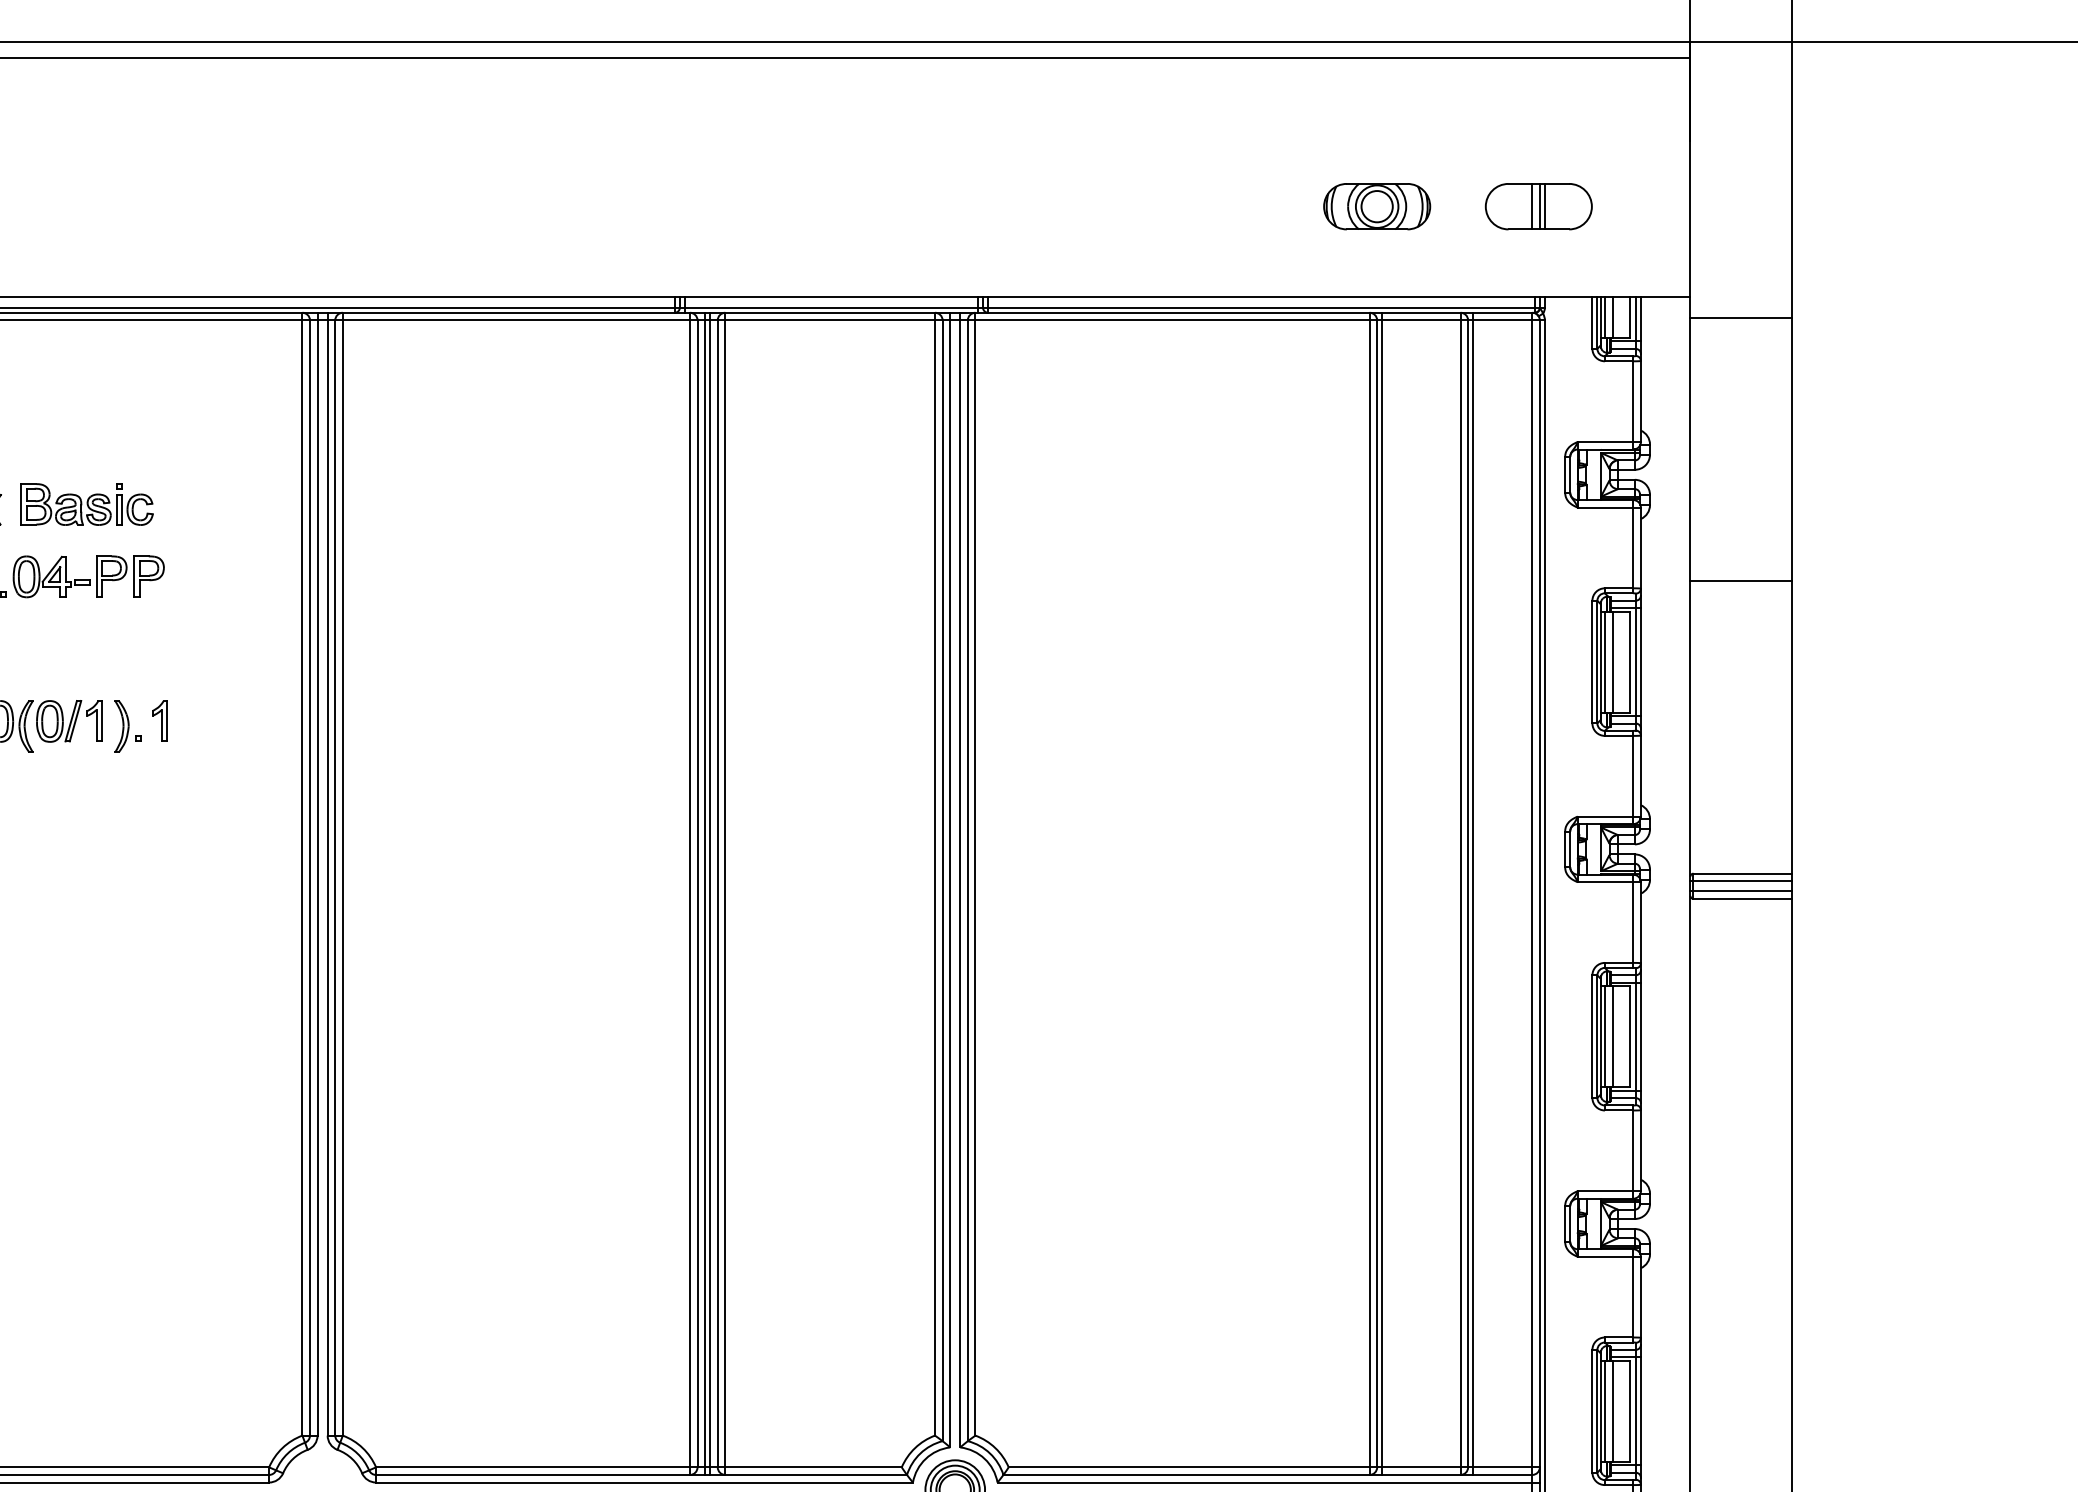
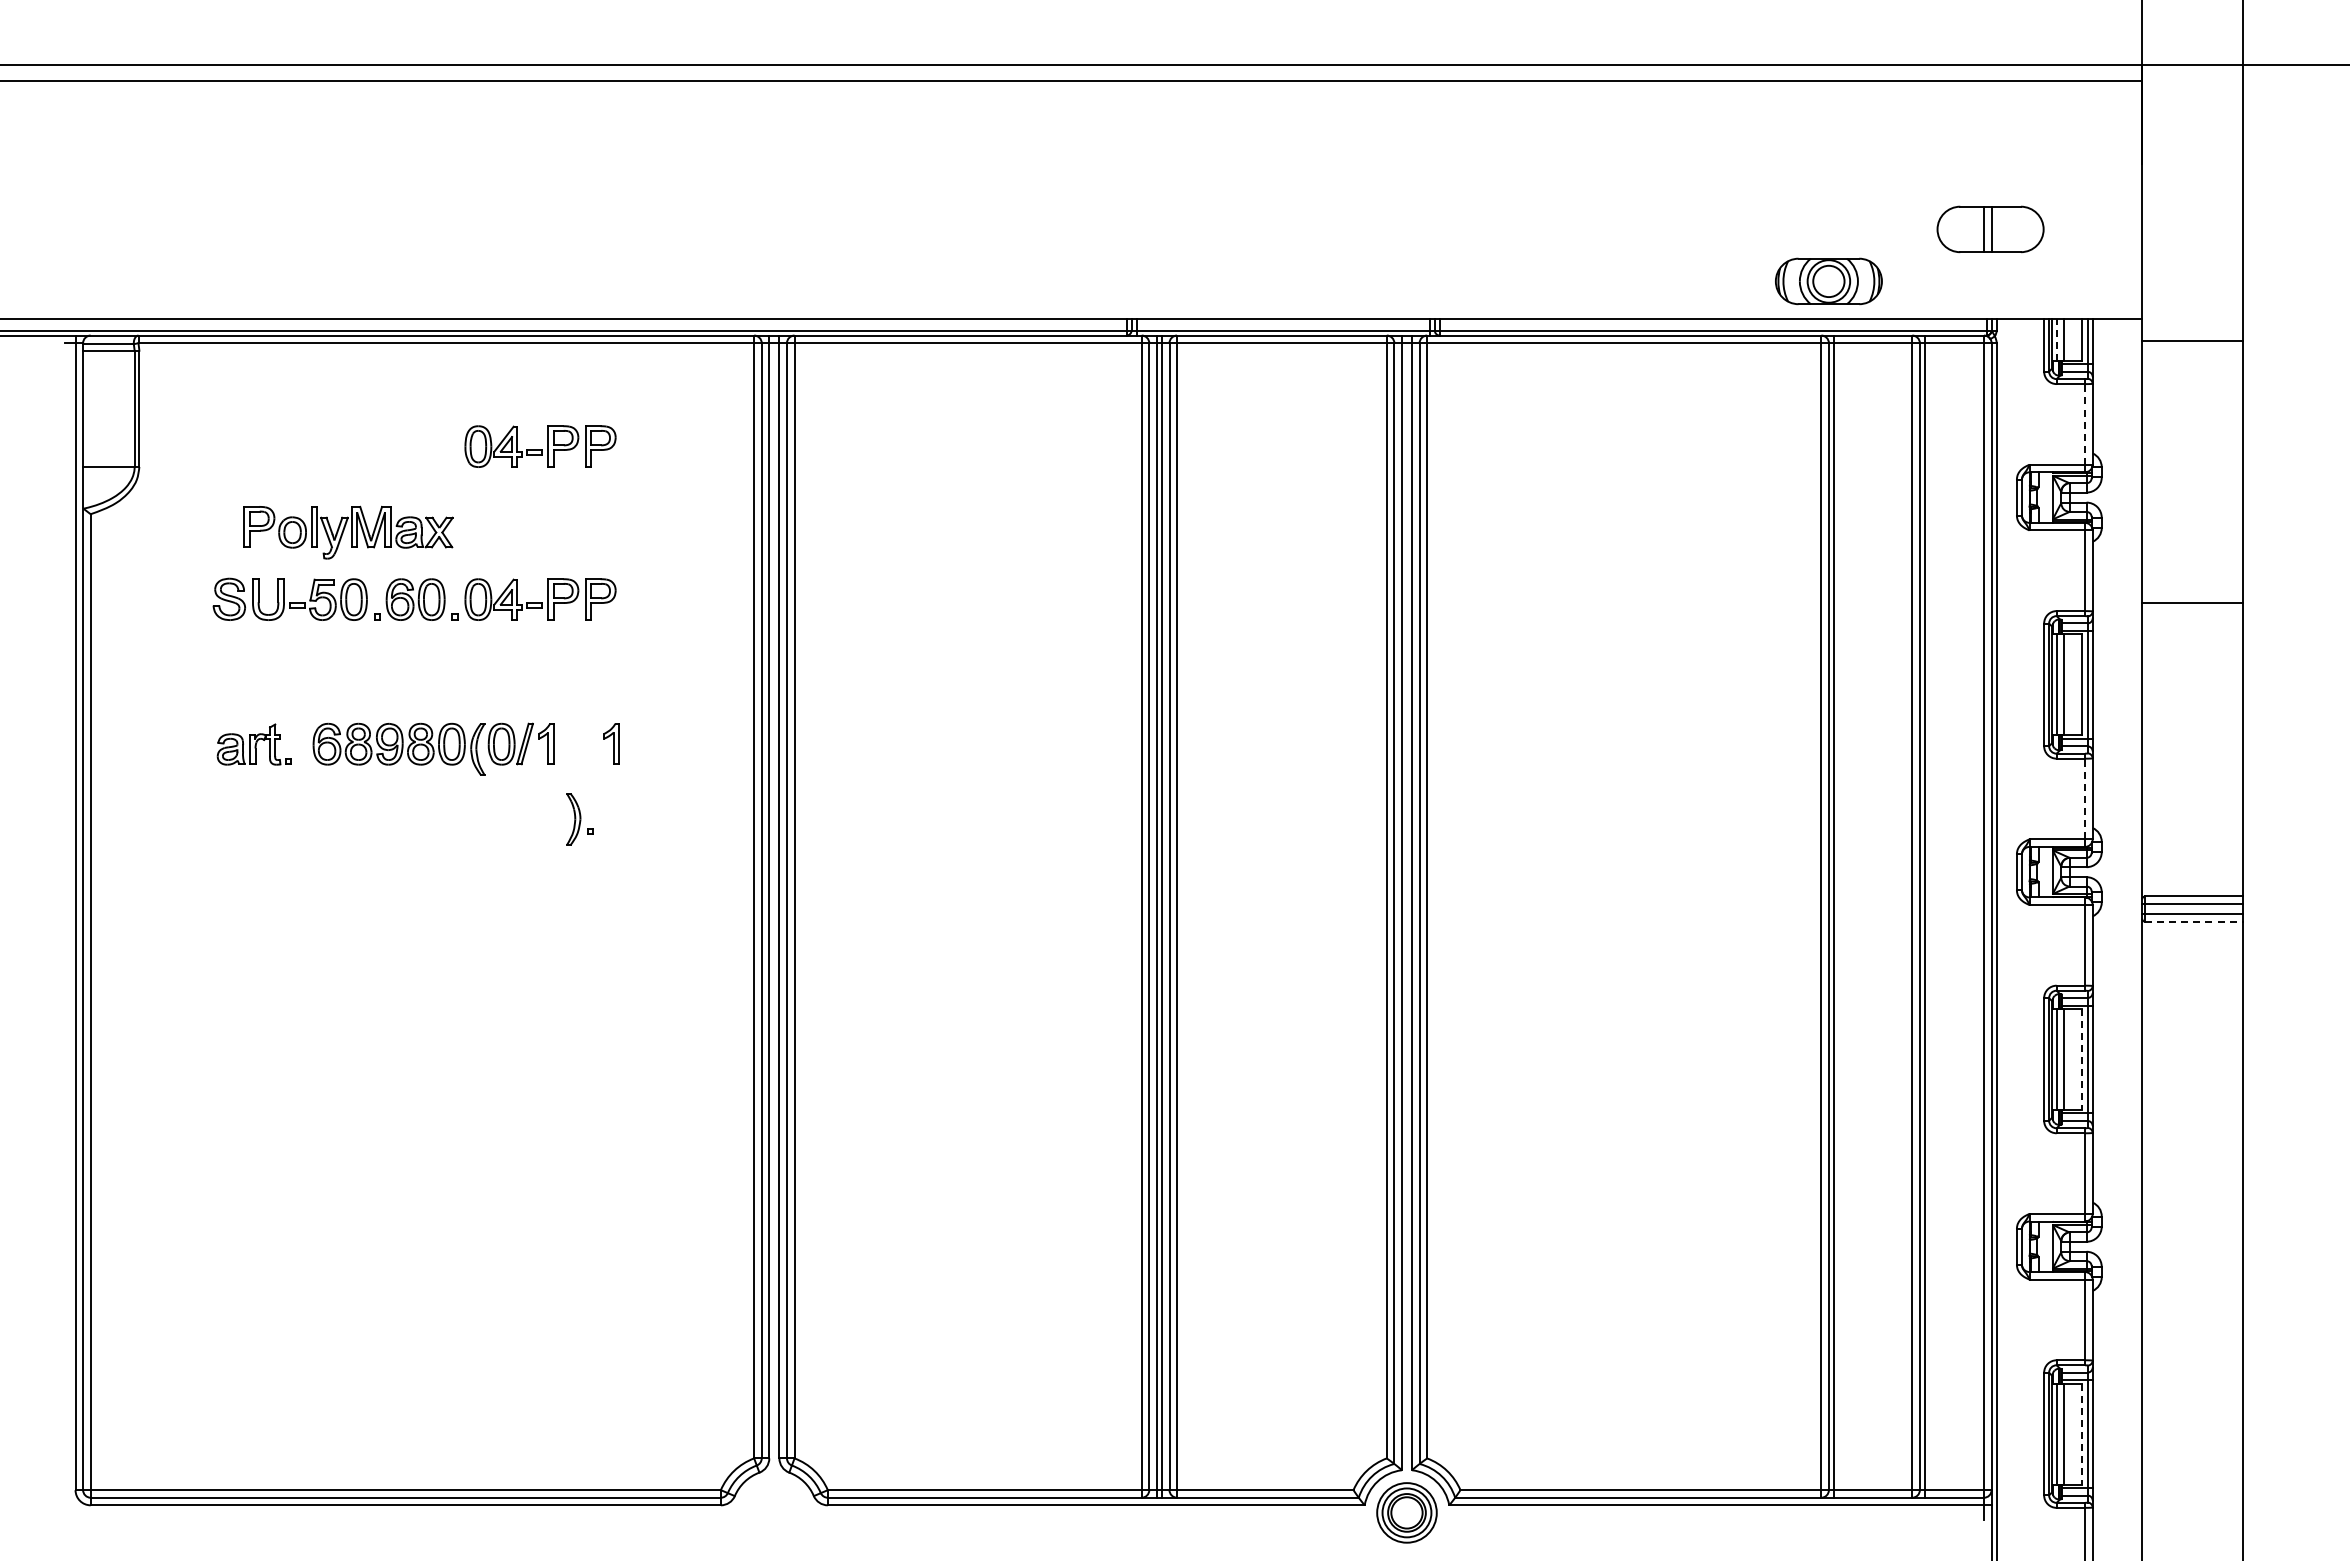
part: (1376, 206) -> (1828, 281), moved
line: (1544, 206) -> (1996, 229), removed
line: (1605, 317) -> (2057, 340), solid -> dashed
line: (1633, 400) -> (2085, 423), solid -> dashed
part: (88, 423) -> (540, 446), added
part: (86, 504) -> (538, 527), removed
part: (127, 726) -> (579, 819), moved
line: (1633, 775) -> (2085, 798), solid -> dashed
line: (1742, 898) -> (2194, 921), solid -> dashed
line: (1629, 1036) -> (2081, 1059), solid -> dashed
line: (1629, 1411) -> (2081, 1434), solid -> dashed

